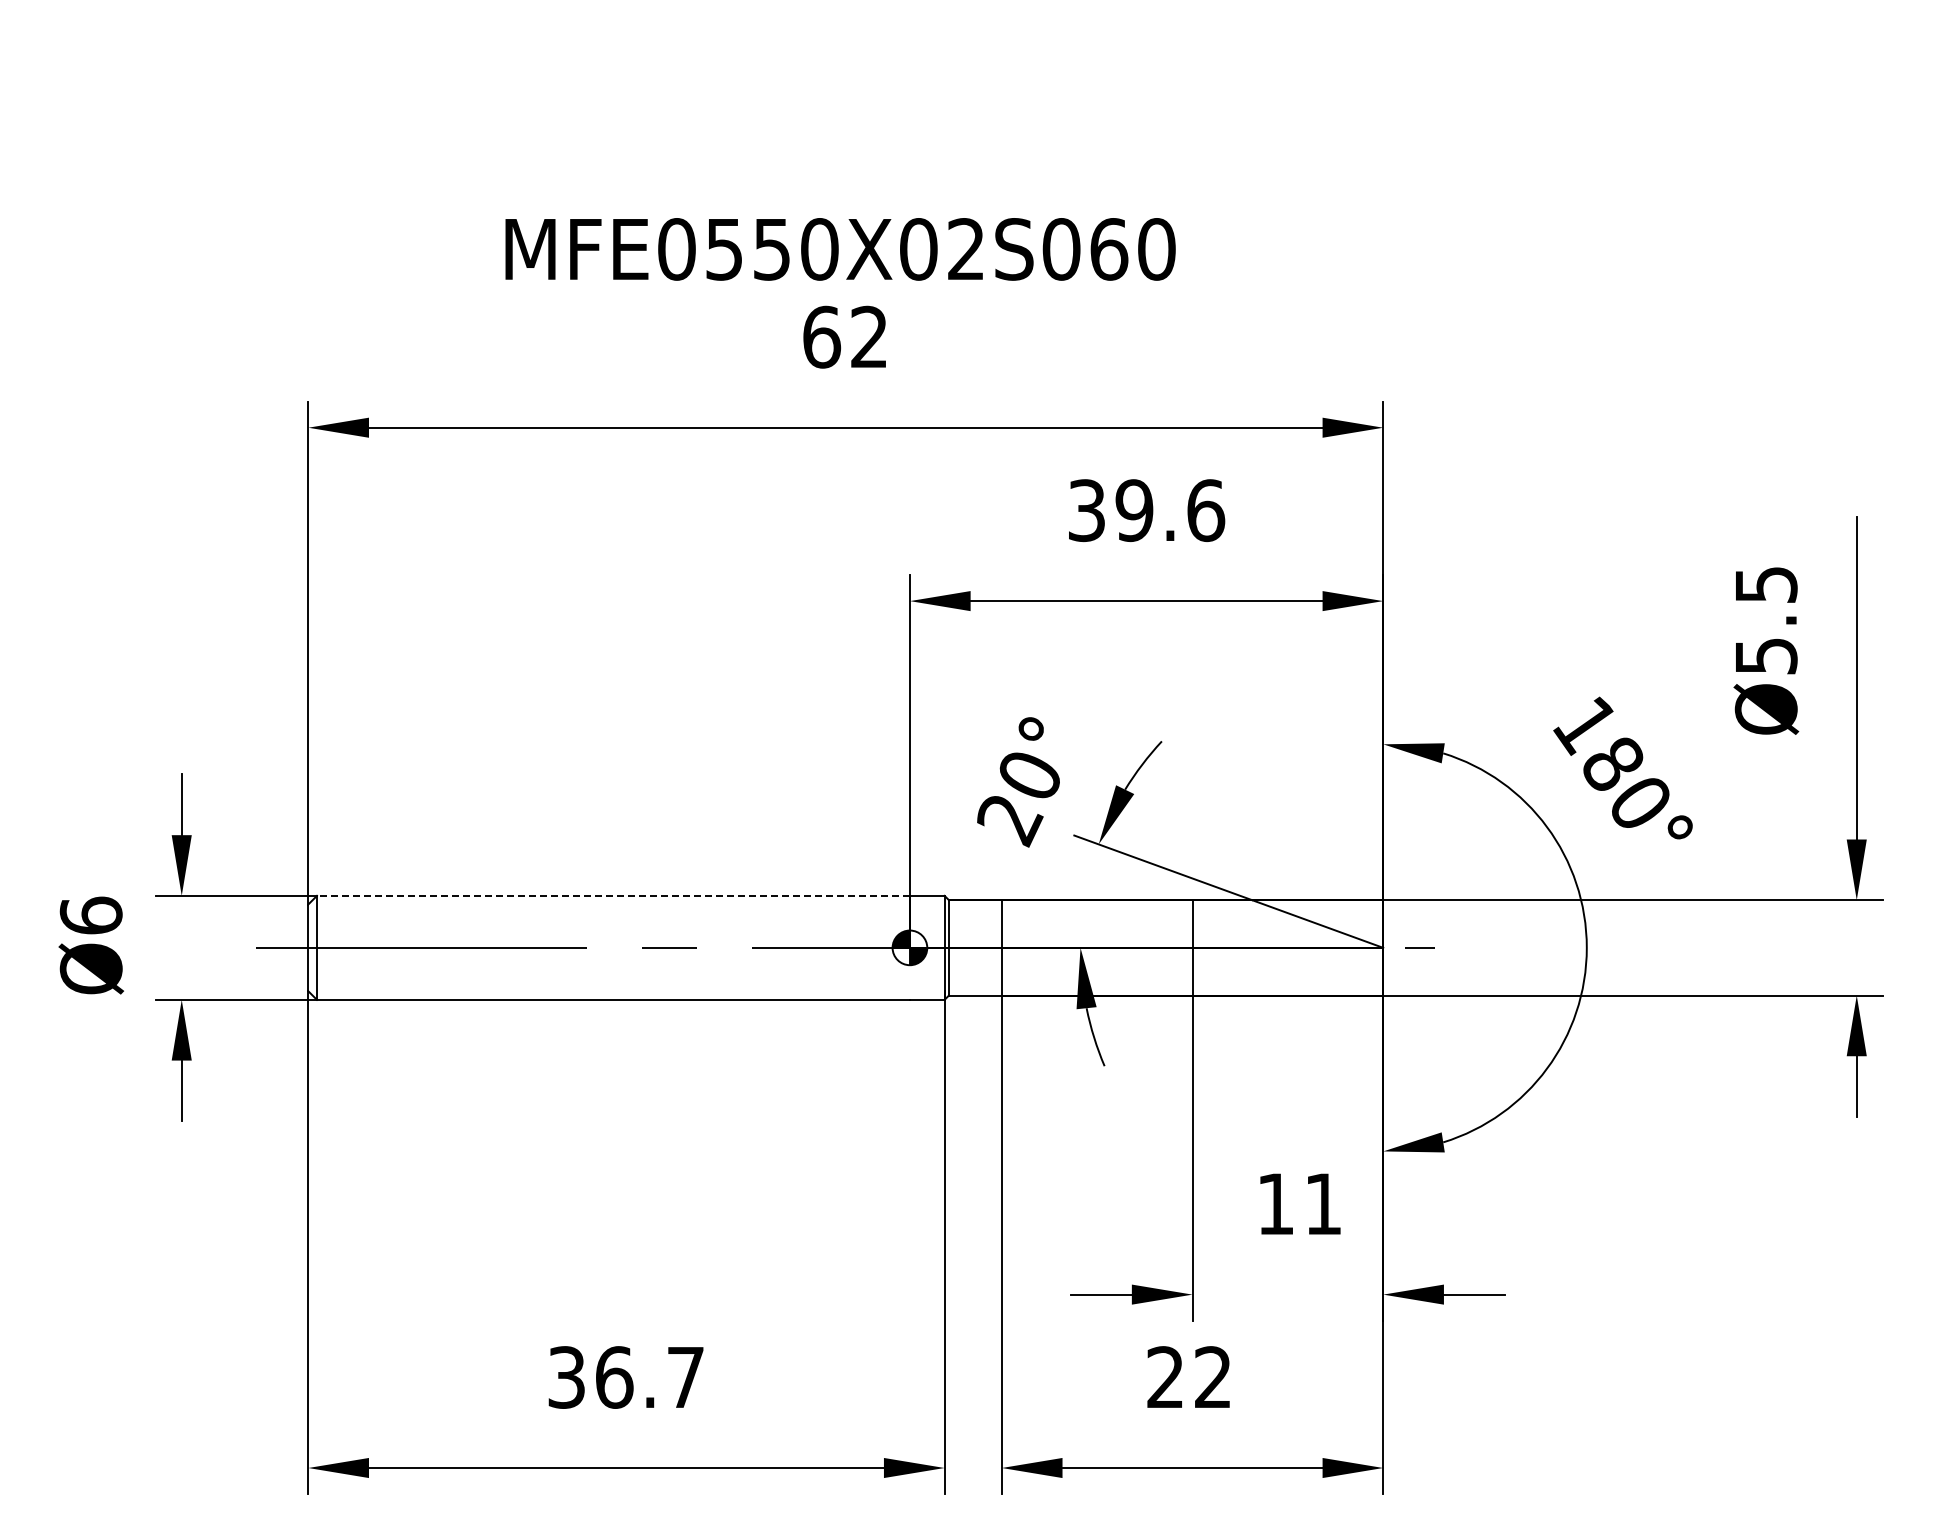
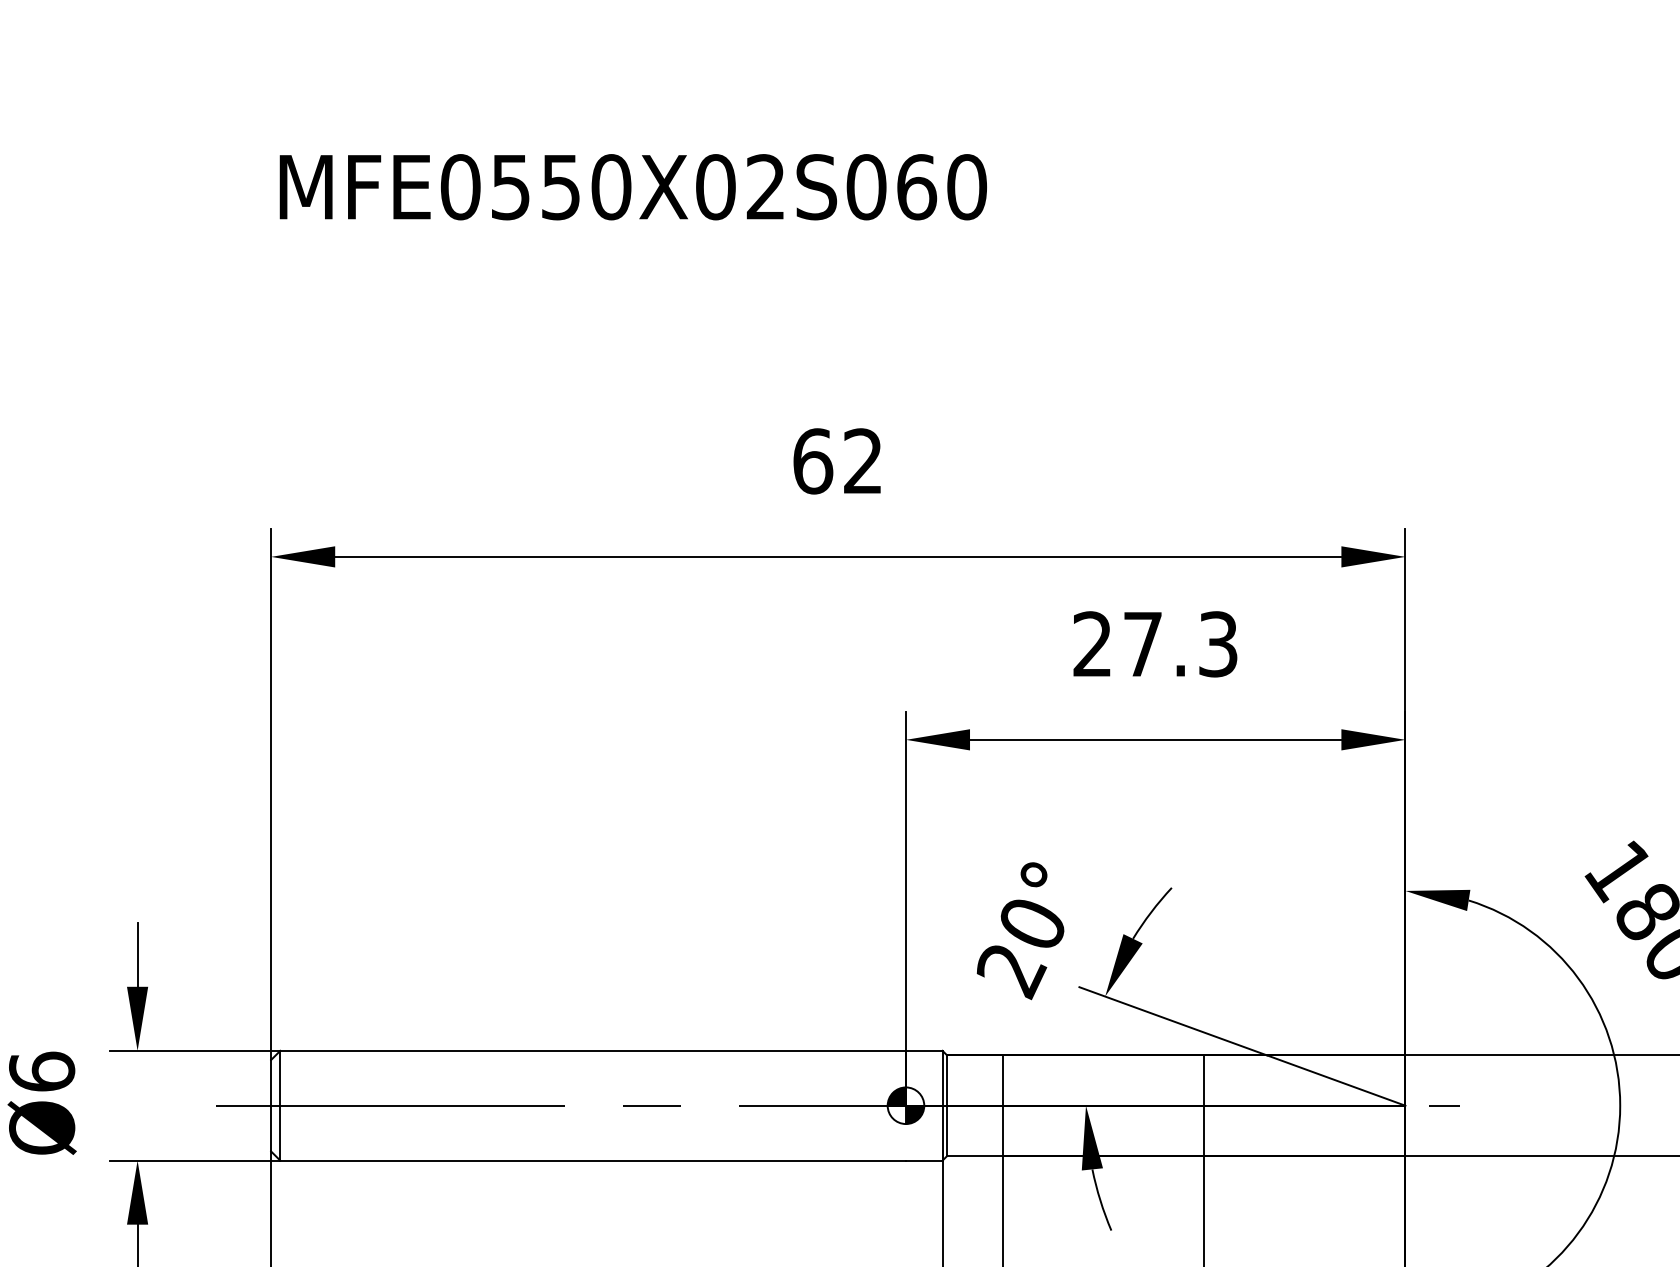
text: (840, 249) -> (633, 187), moved
text: (1146, 510) -> (1155, 644), 39.6 -> 27.3
line: (612, 895) -> (592, 1050), dashed -> solid

